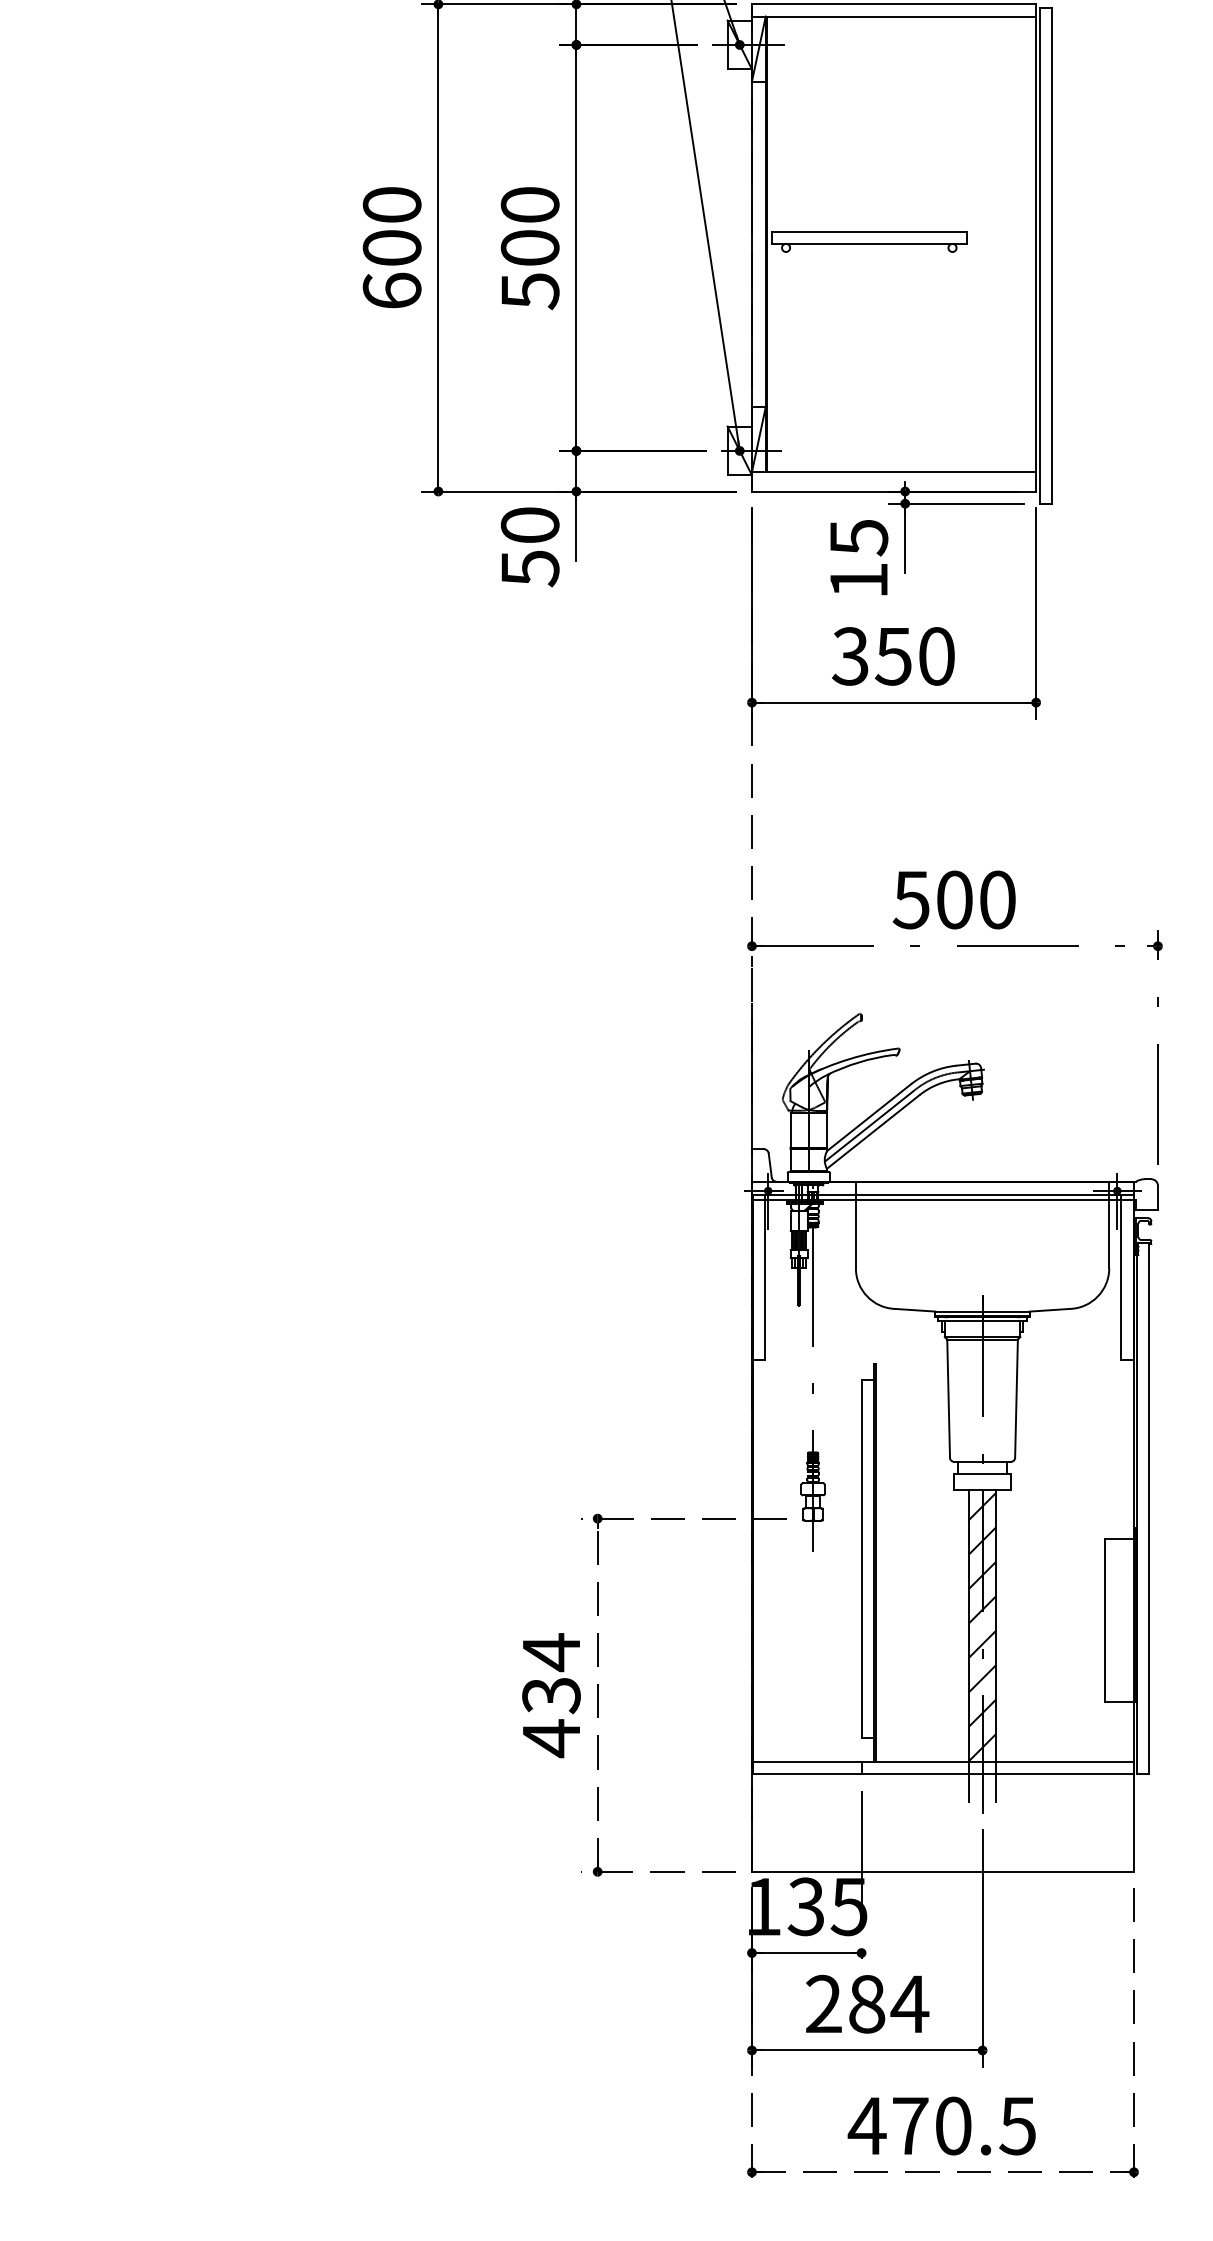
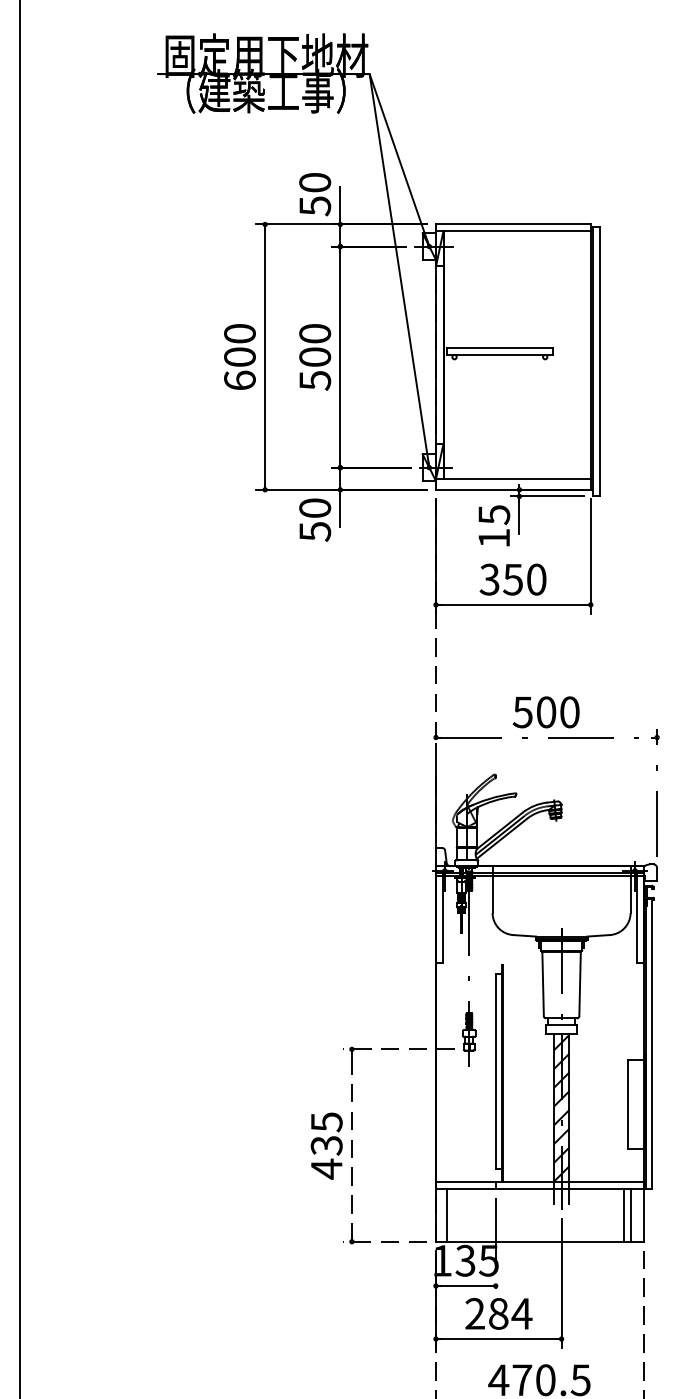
text: (551, 1651) -> (326, 1121), 434 -> 435
line: (773, 1821) -> (447, 1214), added
line: (1096, 1821) -> (623, 1214), added
line: (1109, 1821) -> (630, 1214), added

